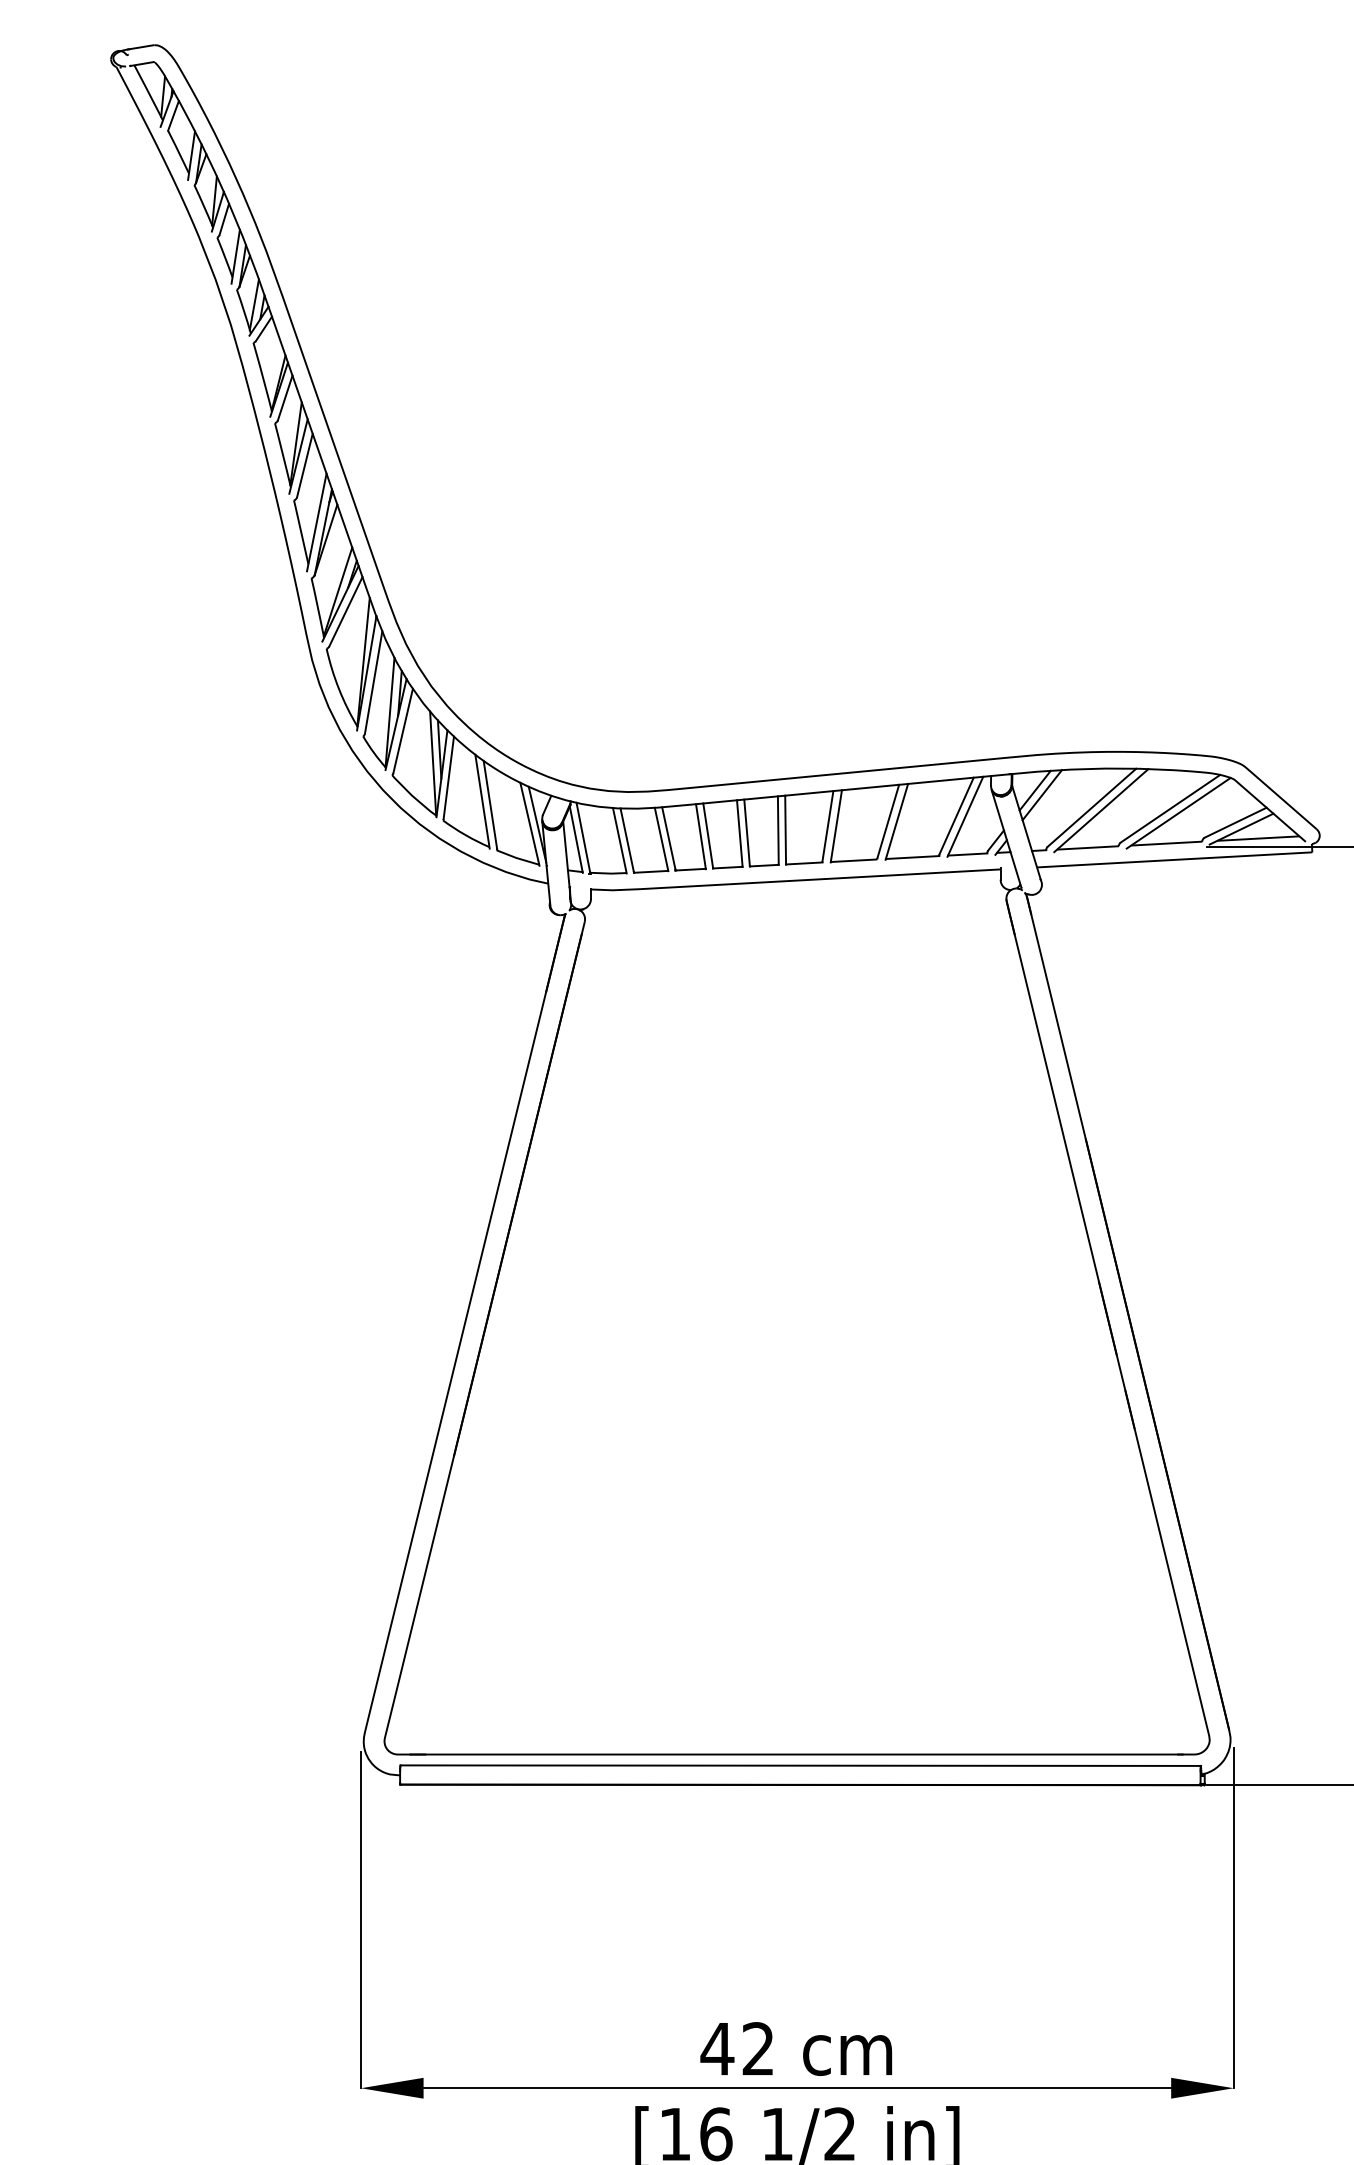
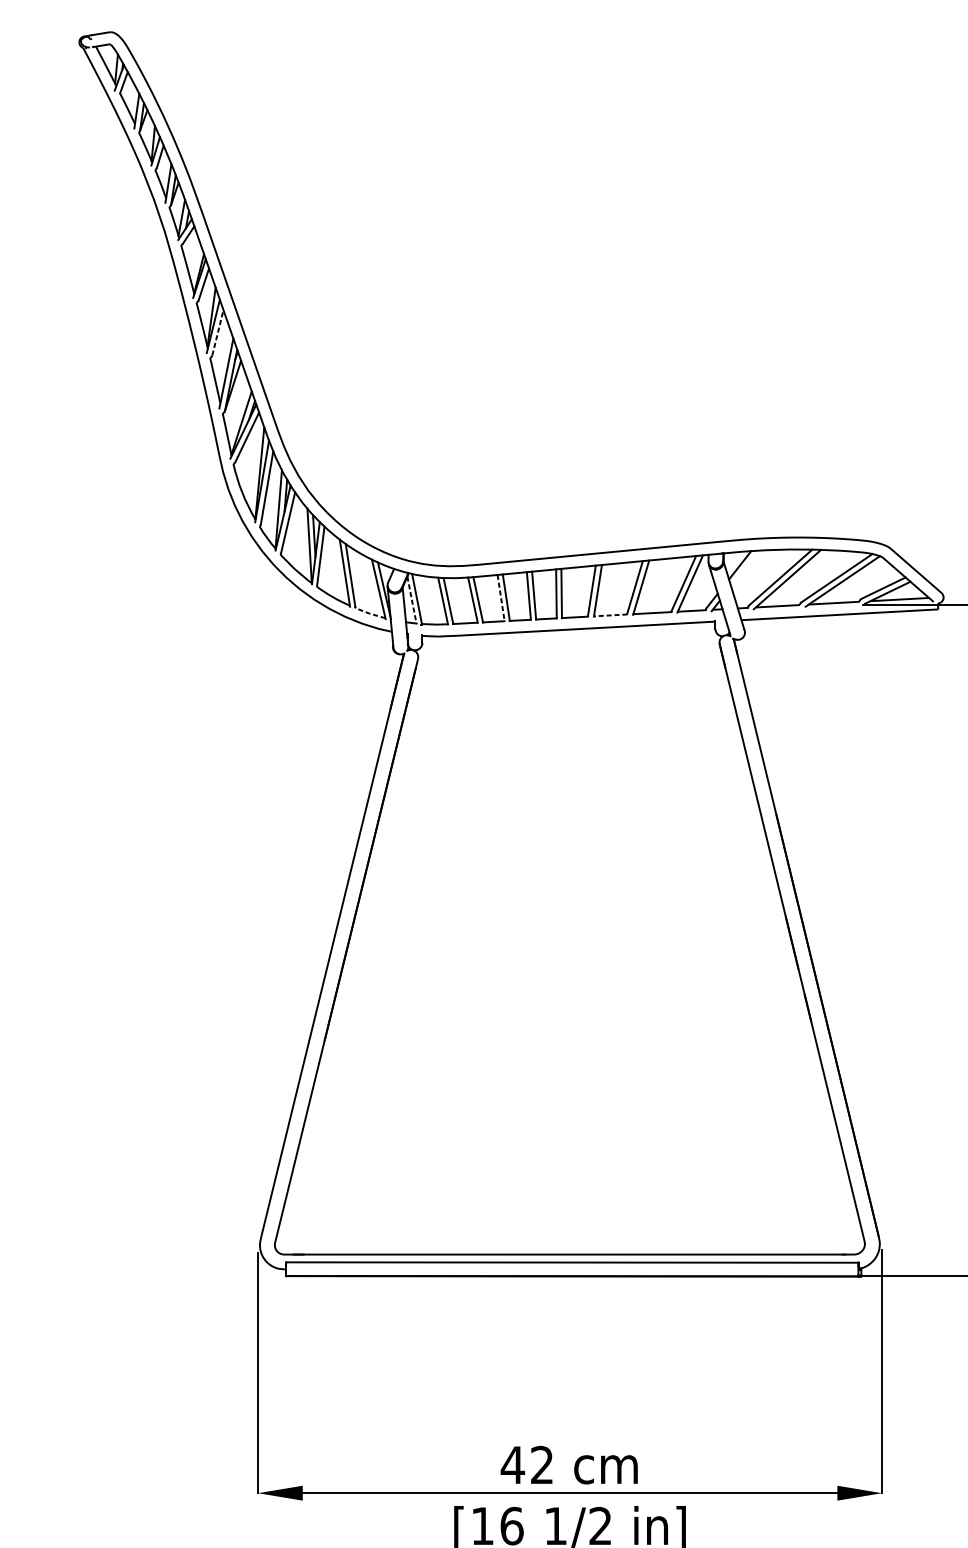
line: (304, 465) -> (217, 332), solid -> dashed
line: (1041, 795) -> (744, 568), removed
line: (700, 836) -> (500, 598), solid -> dashed
line: (576, 839) -> (412, 600), solid -> dashed
line: (517, 858) -> (369, 613), solid -> dashed
line: (854, 860) -> (610, 615), solid -> dashed

